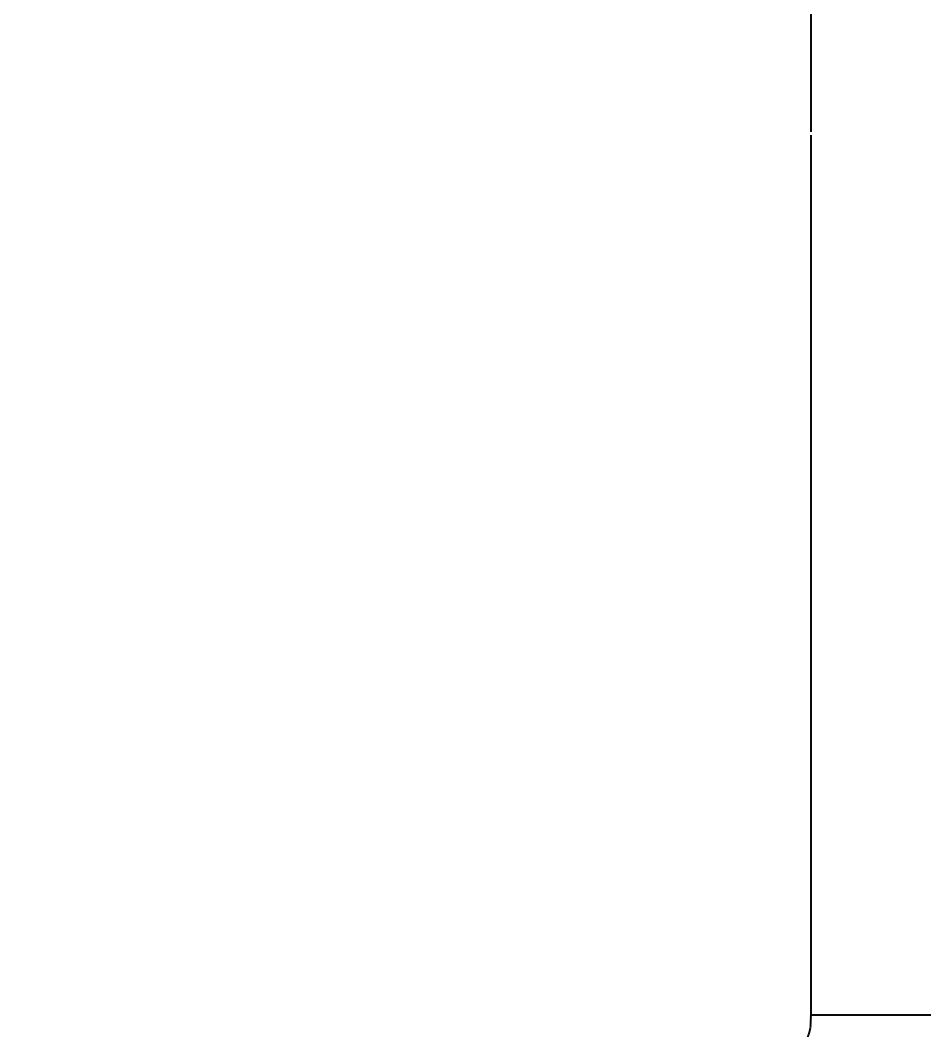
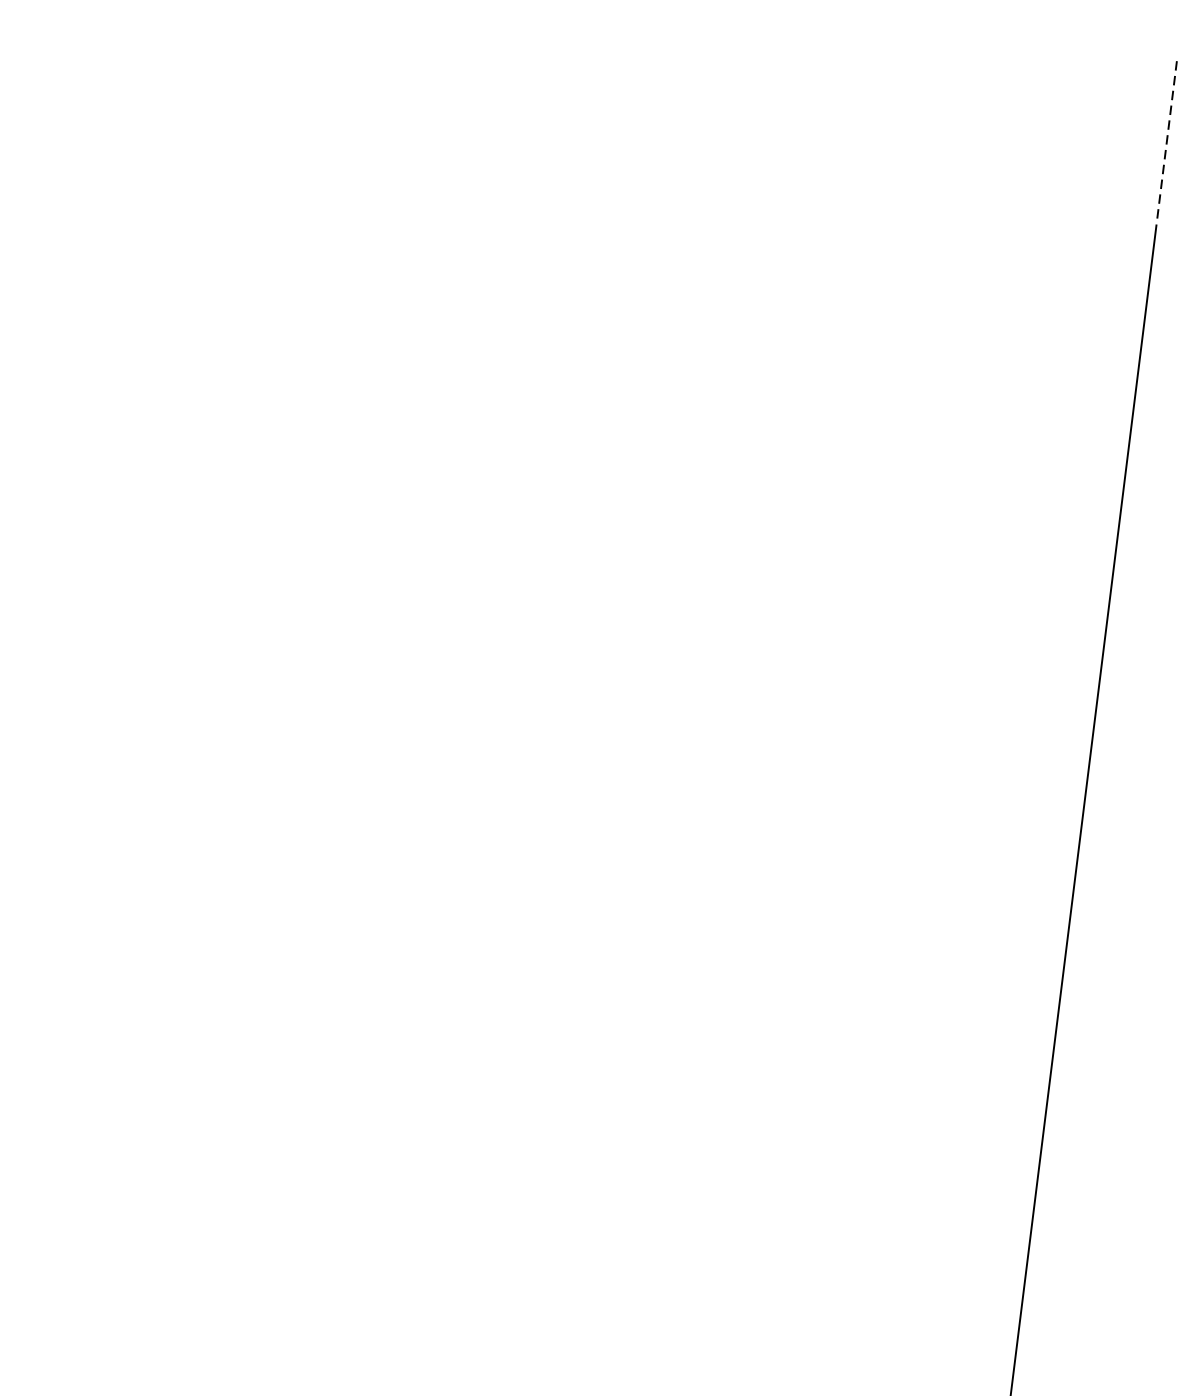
line: (810, 73) -> (1166, 141), solid -> dashed

